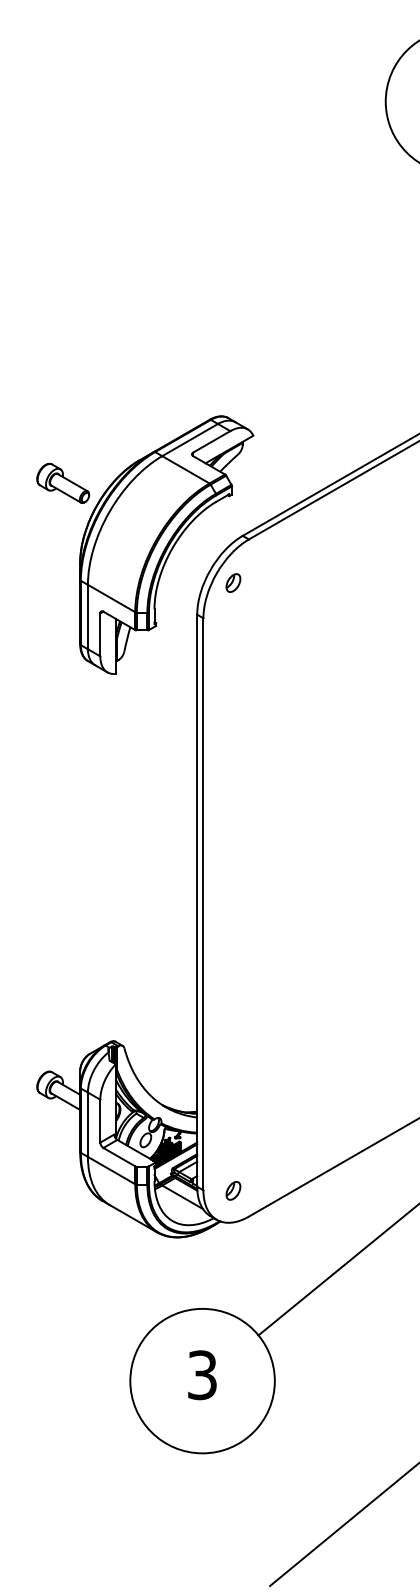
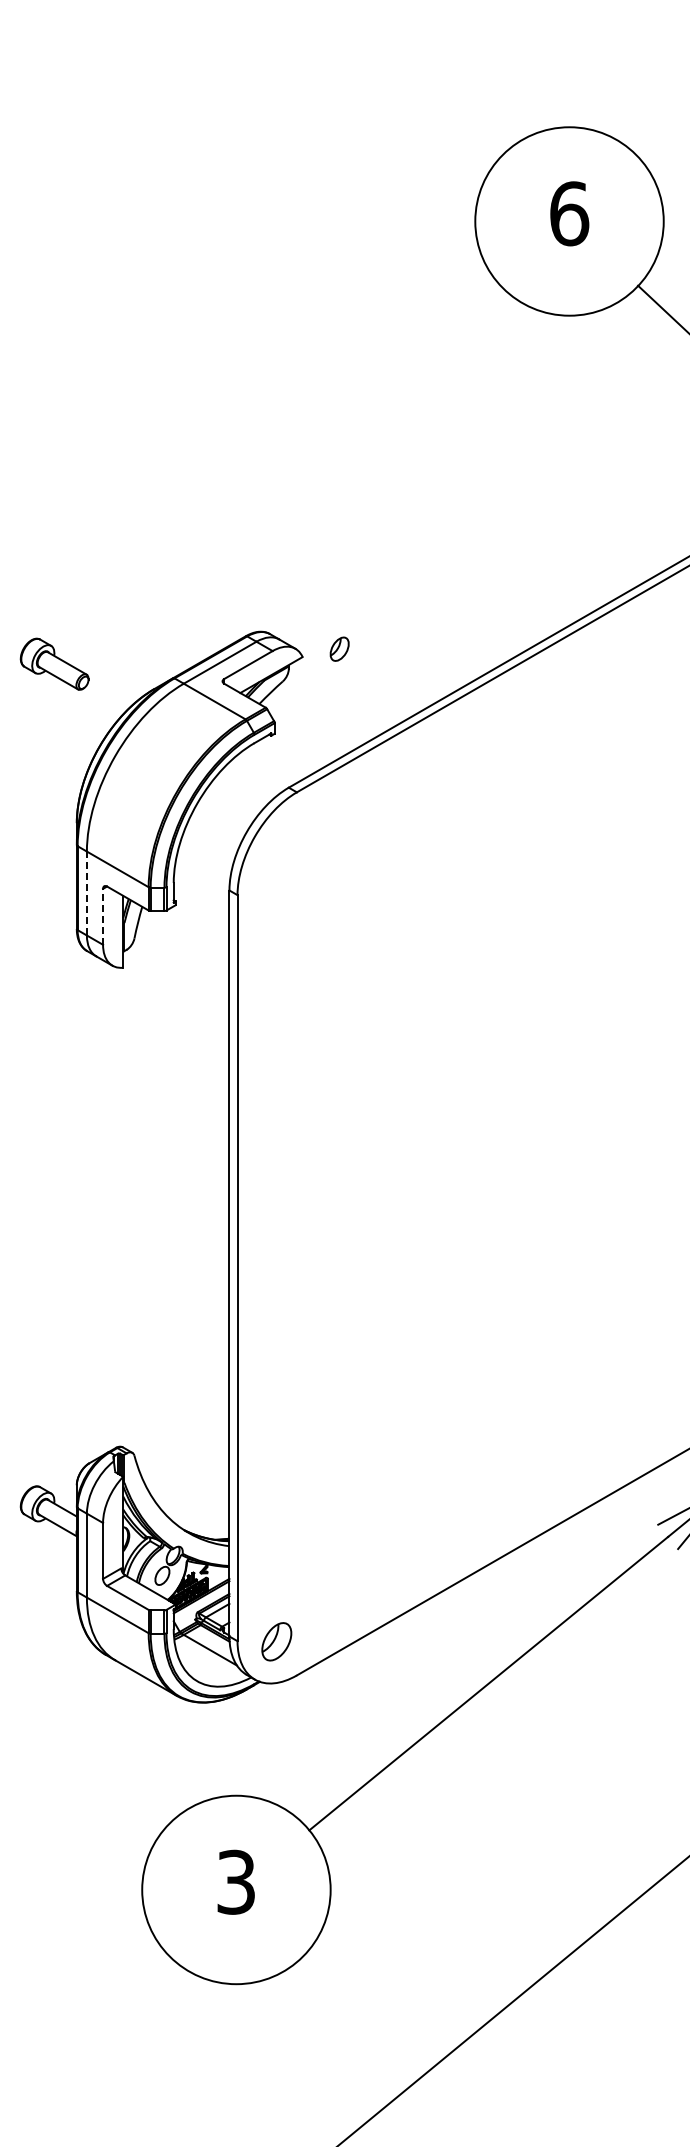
part: (63, 482) -> (54, 663), moved
part: (233, 582) -> (339, 648), moved
line: (87, 617) -> (86, 893), solid -> dashed
line: (100, 634) -> (103, 916), solid -> dashed
part: (233, 1190) -> (276, 1641), size x1.6

